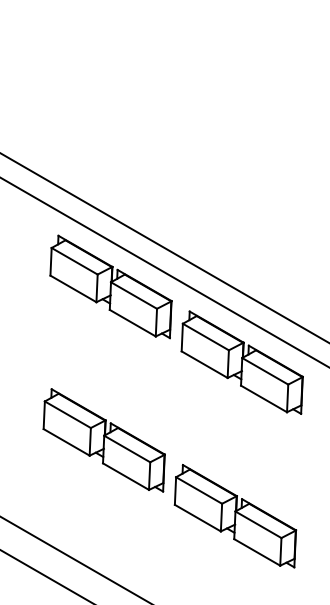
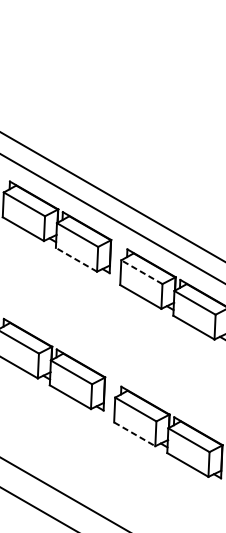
line: (132, 323) -> (76, 260), solid -> dashed
line: (205, 337) -> (141, 272), solid -> dashed
line: (197, 518) -> (134, 434), solid -> dashed

